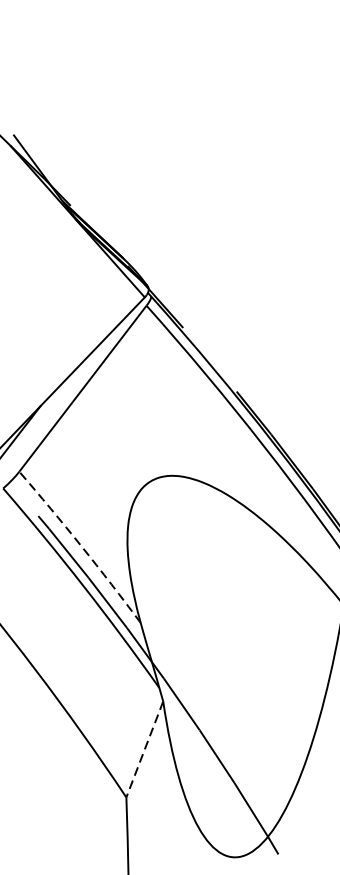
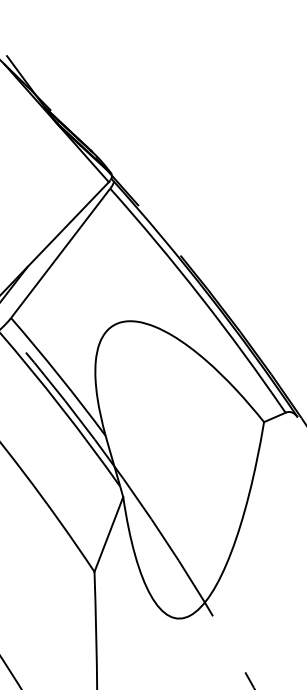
arc: (81, 546) -> (59, 376), dashed -> solid
line: (144, 749) -> (108, 534), dashed -> solid

